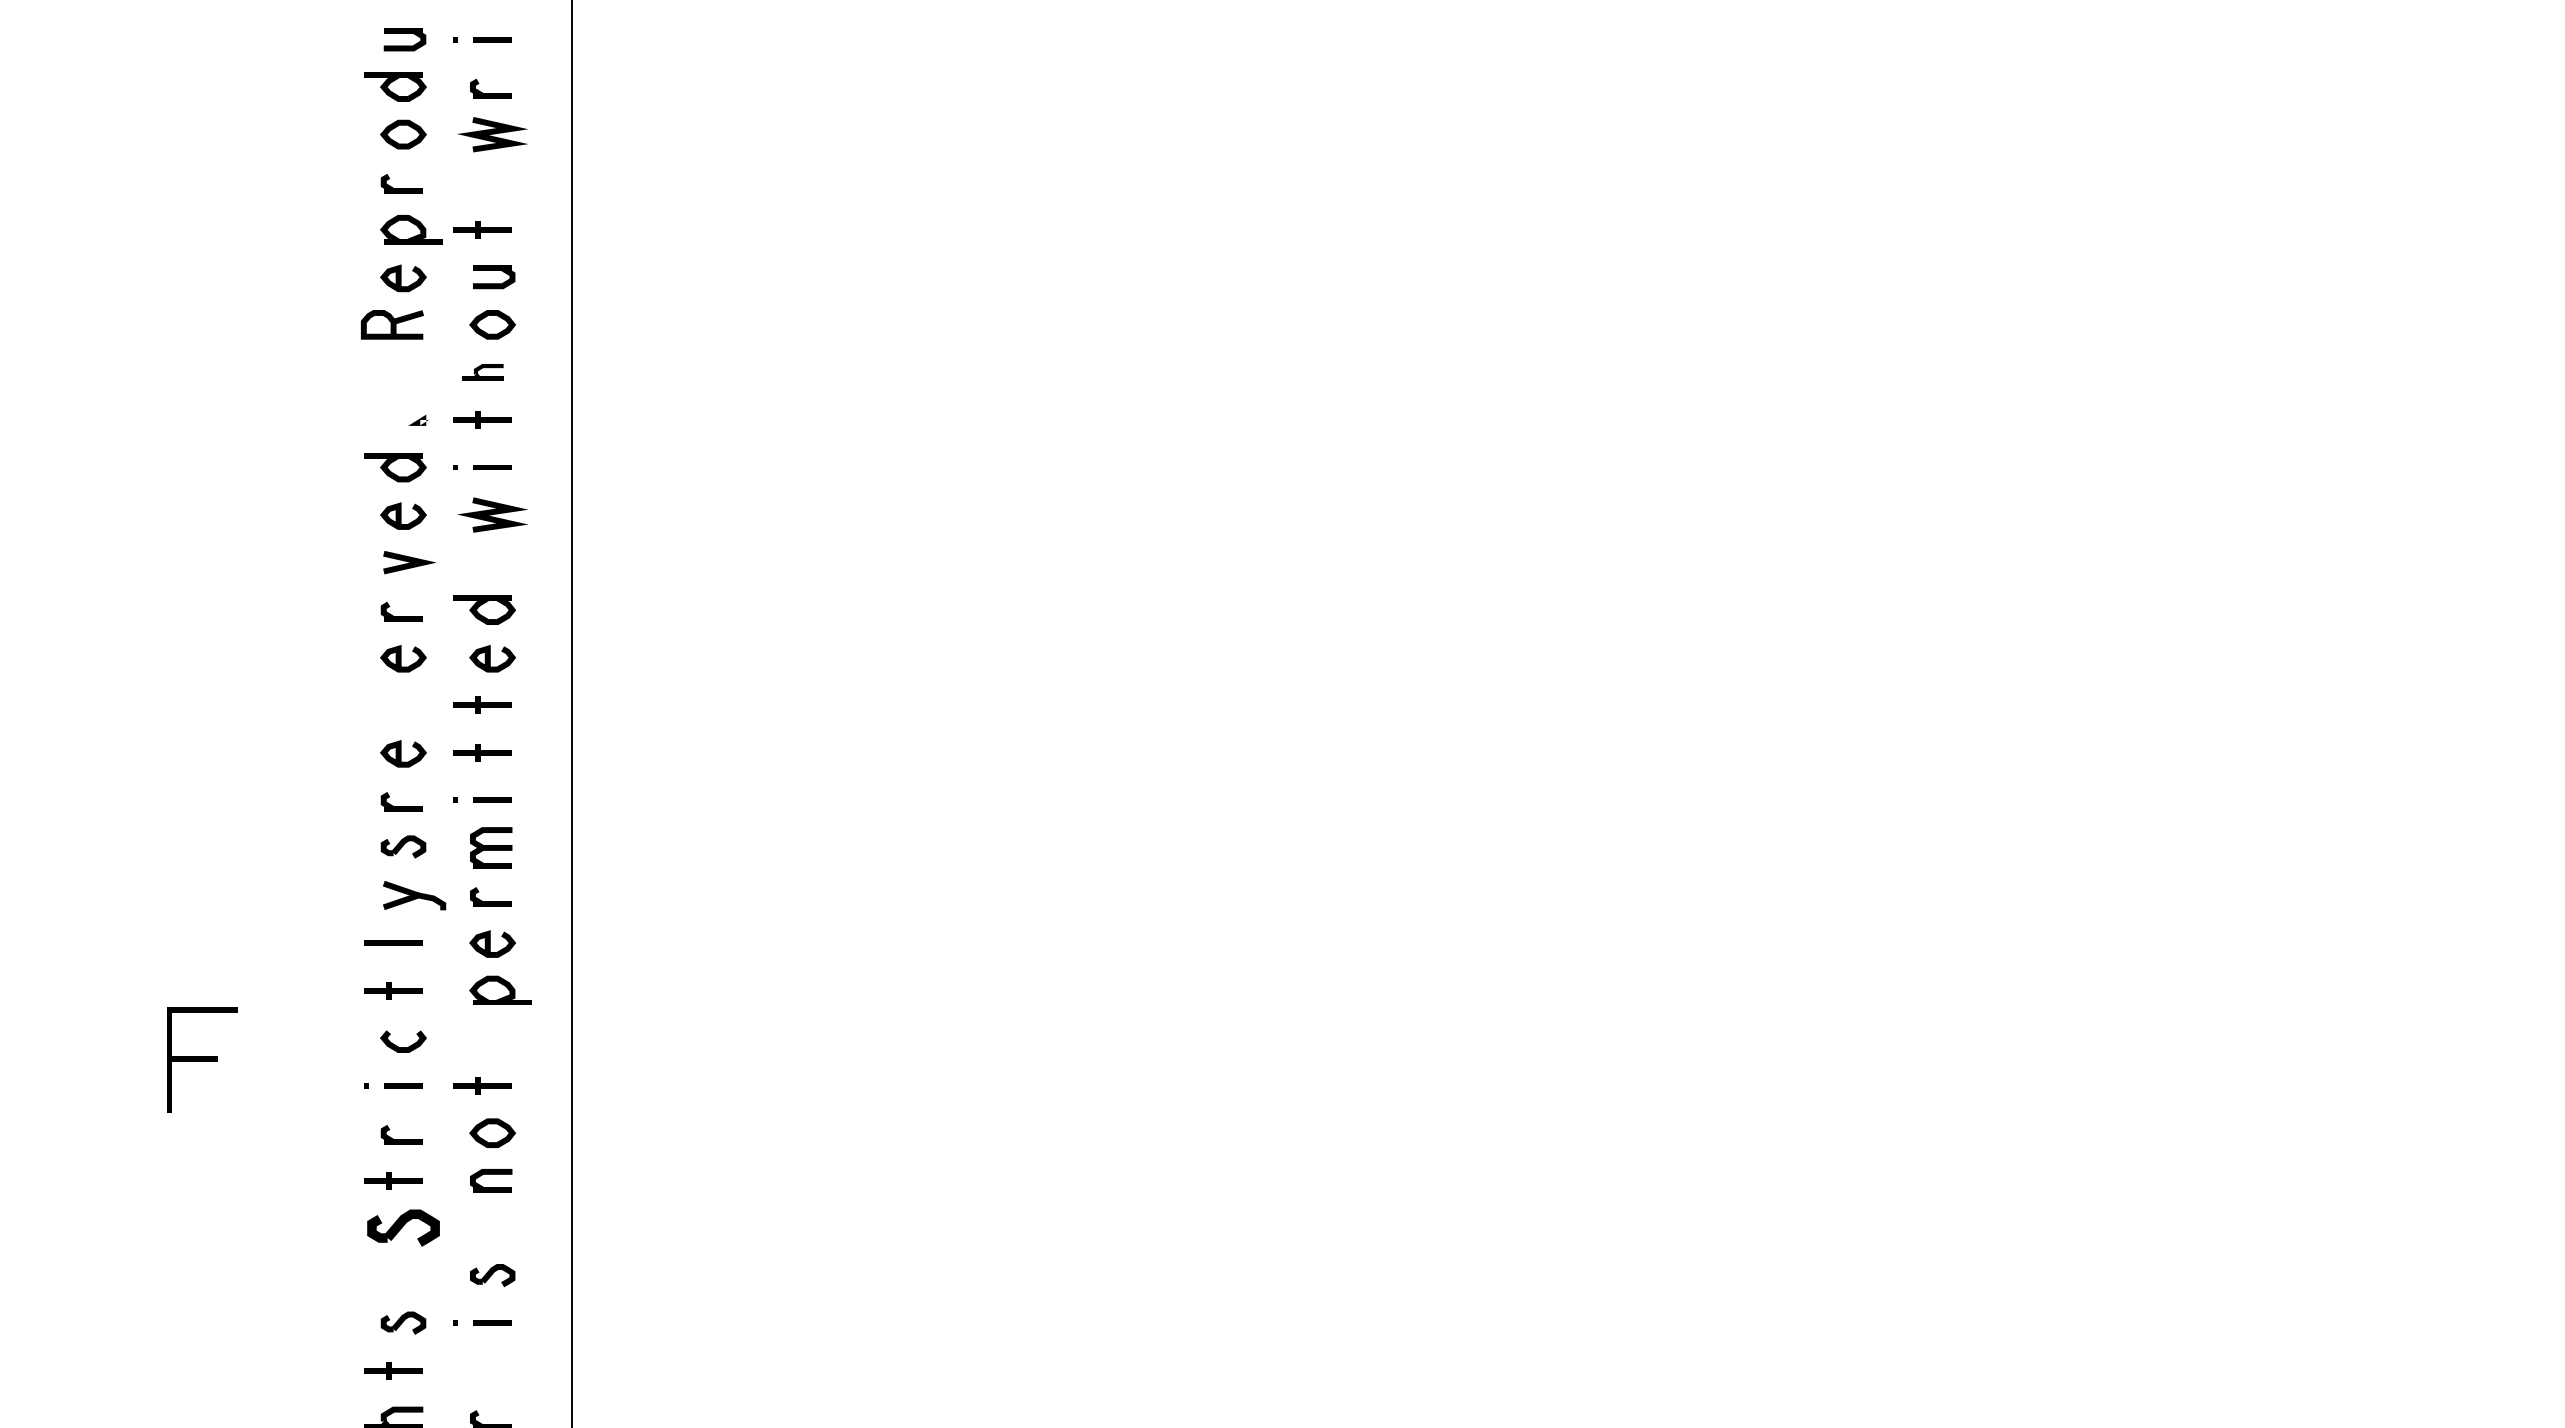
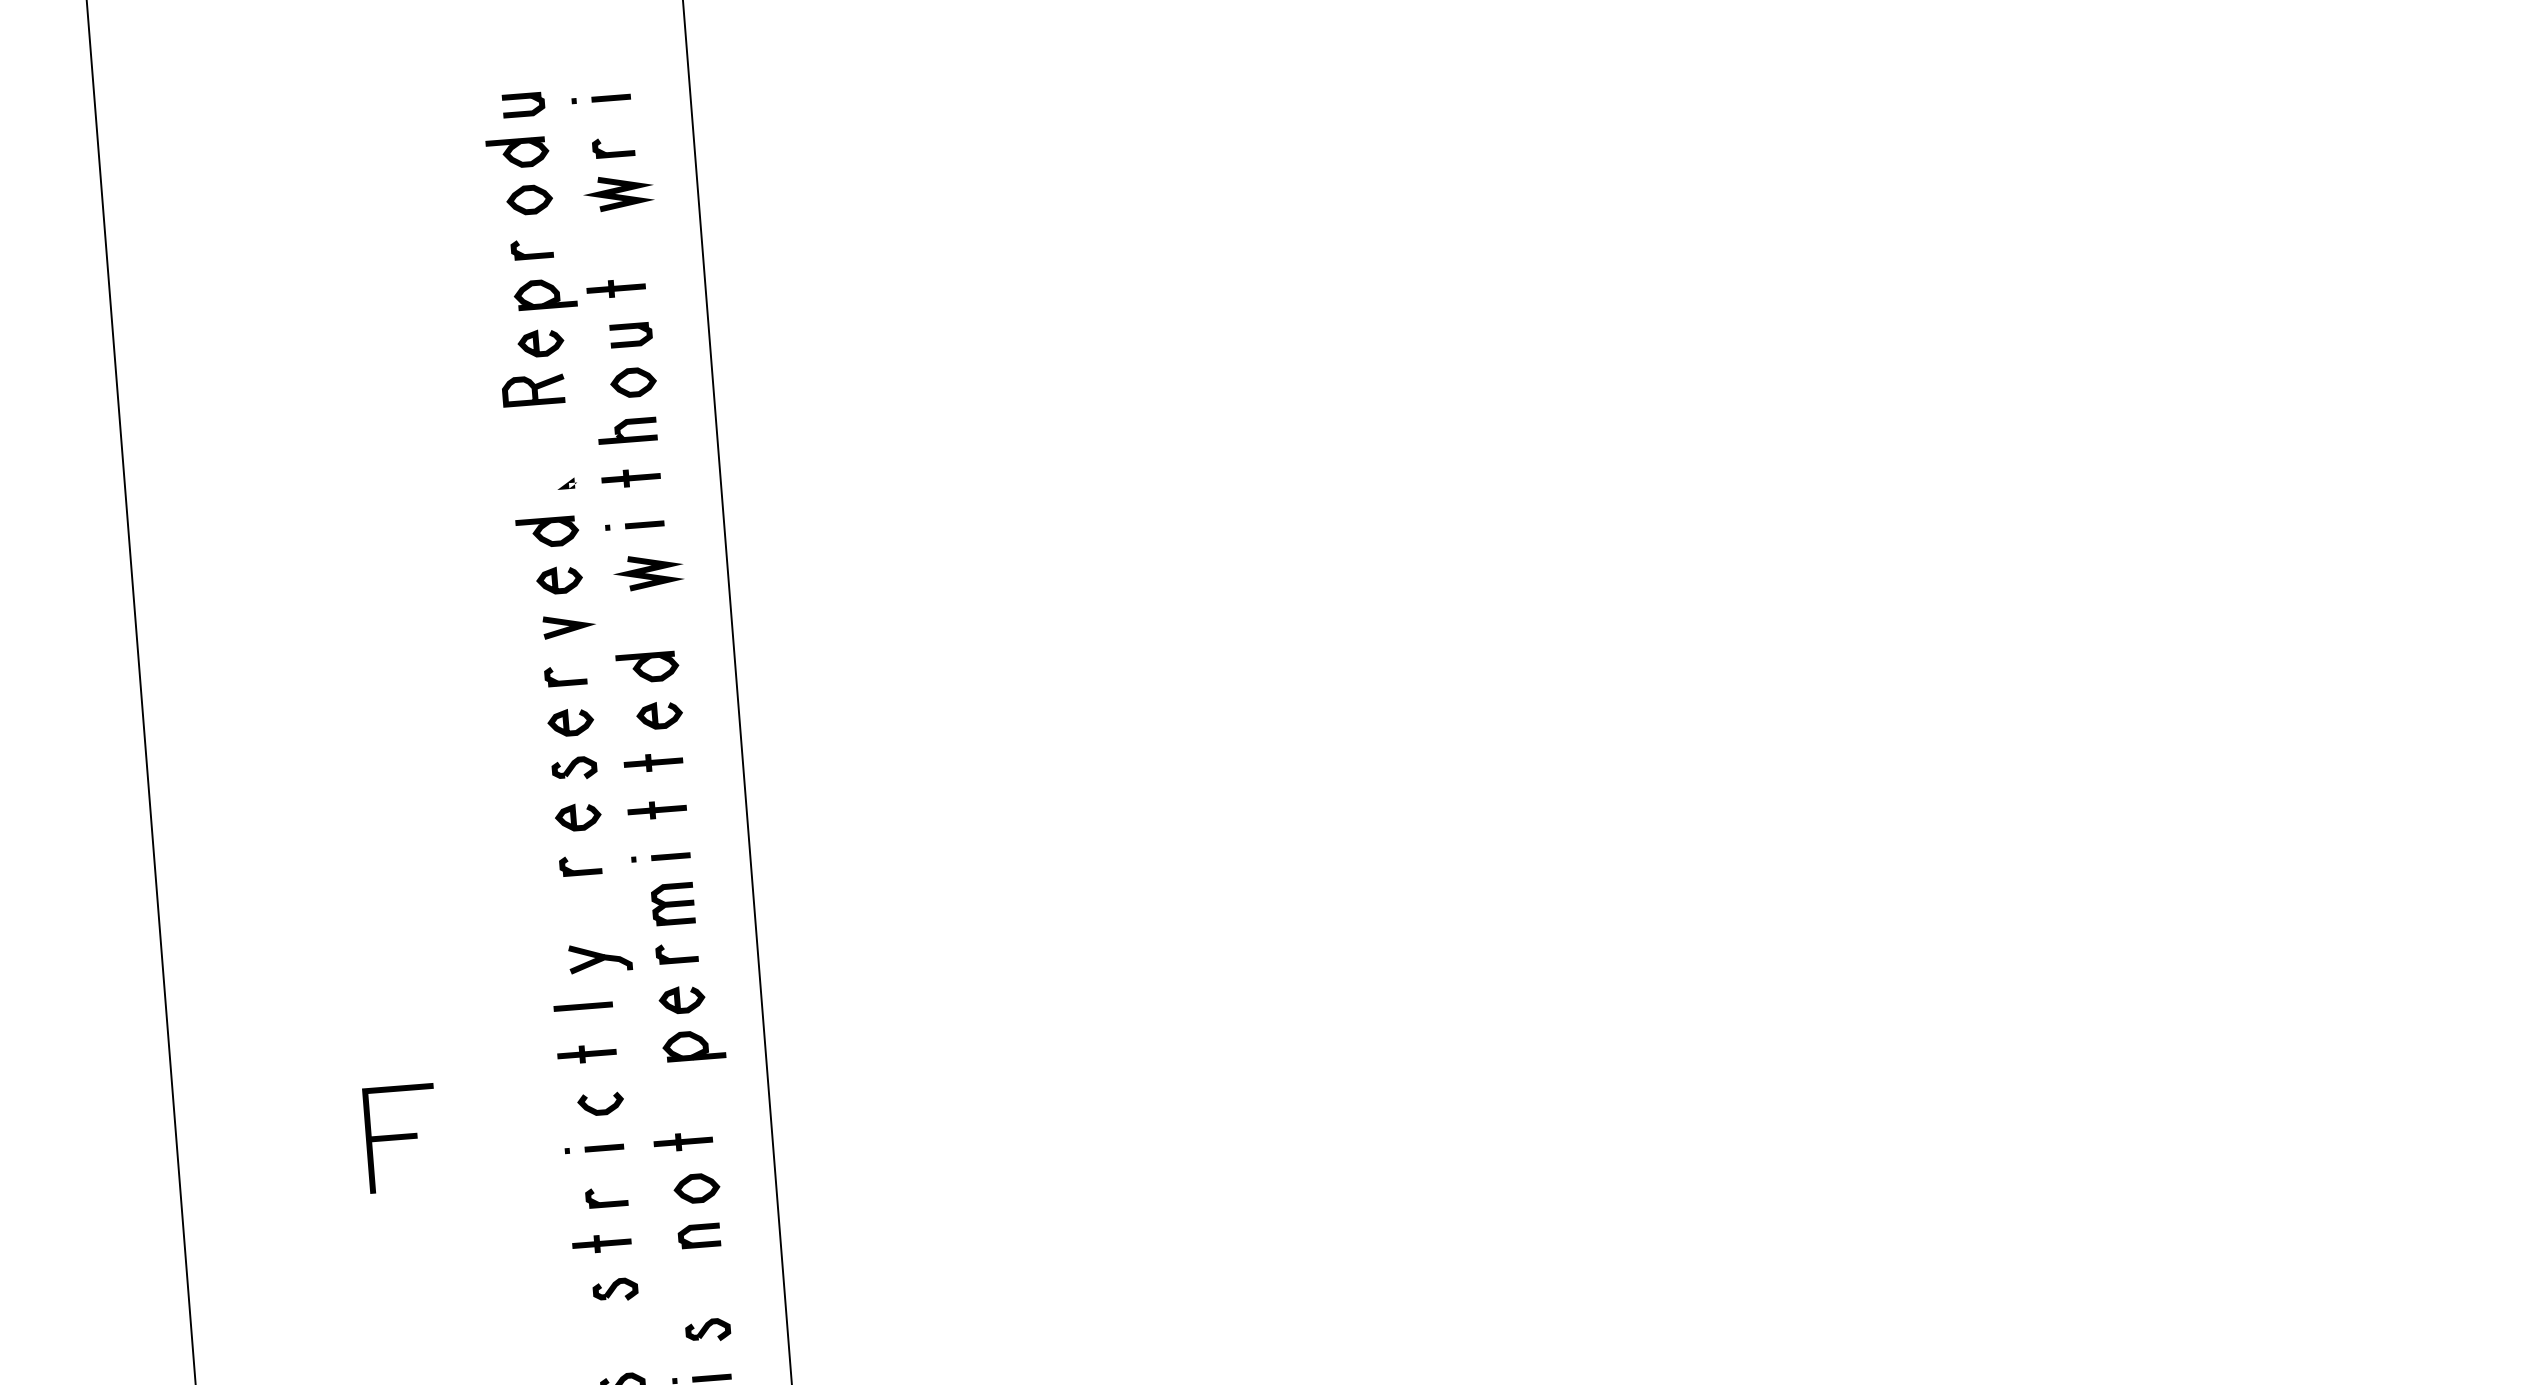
part: (482, 371) -> (627, 429), size x1.43
part: (403, 846) -> (574, 768), moved
part: (403, 1227) -> (615, 1289), size x0.62

